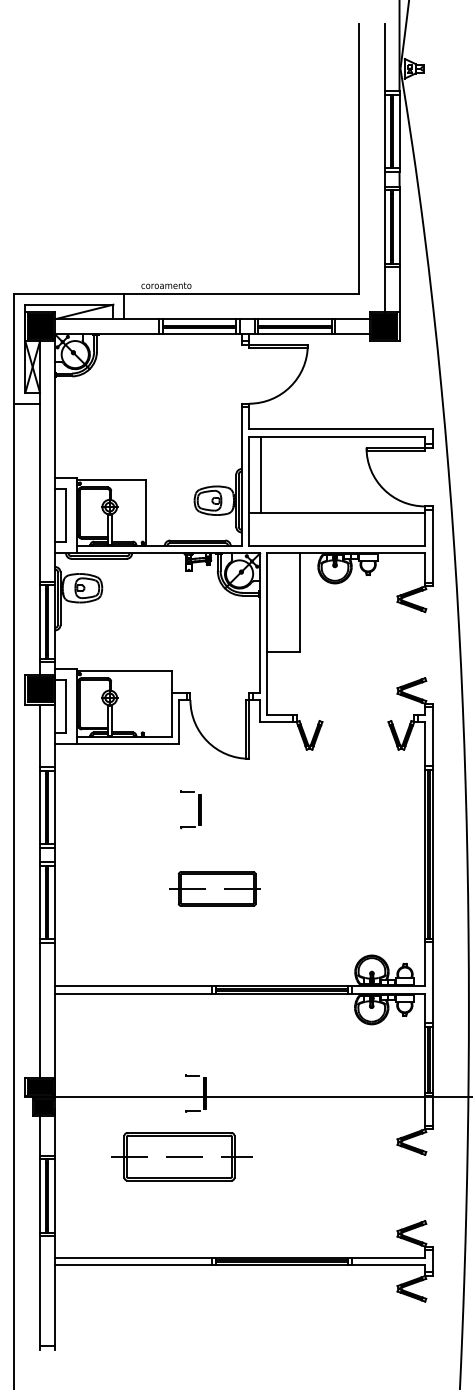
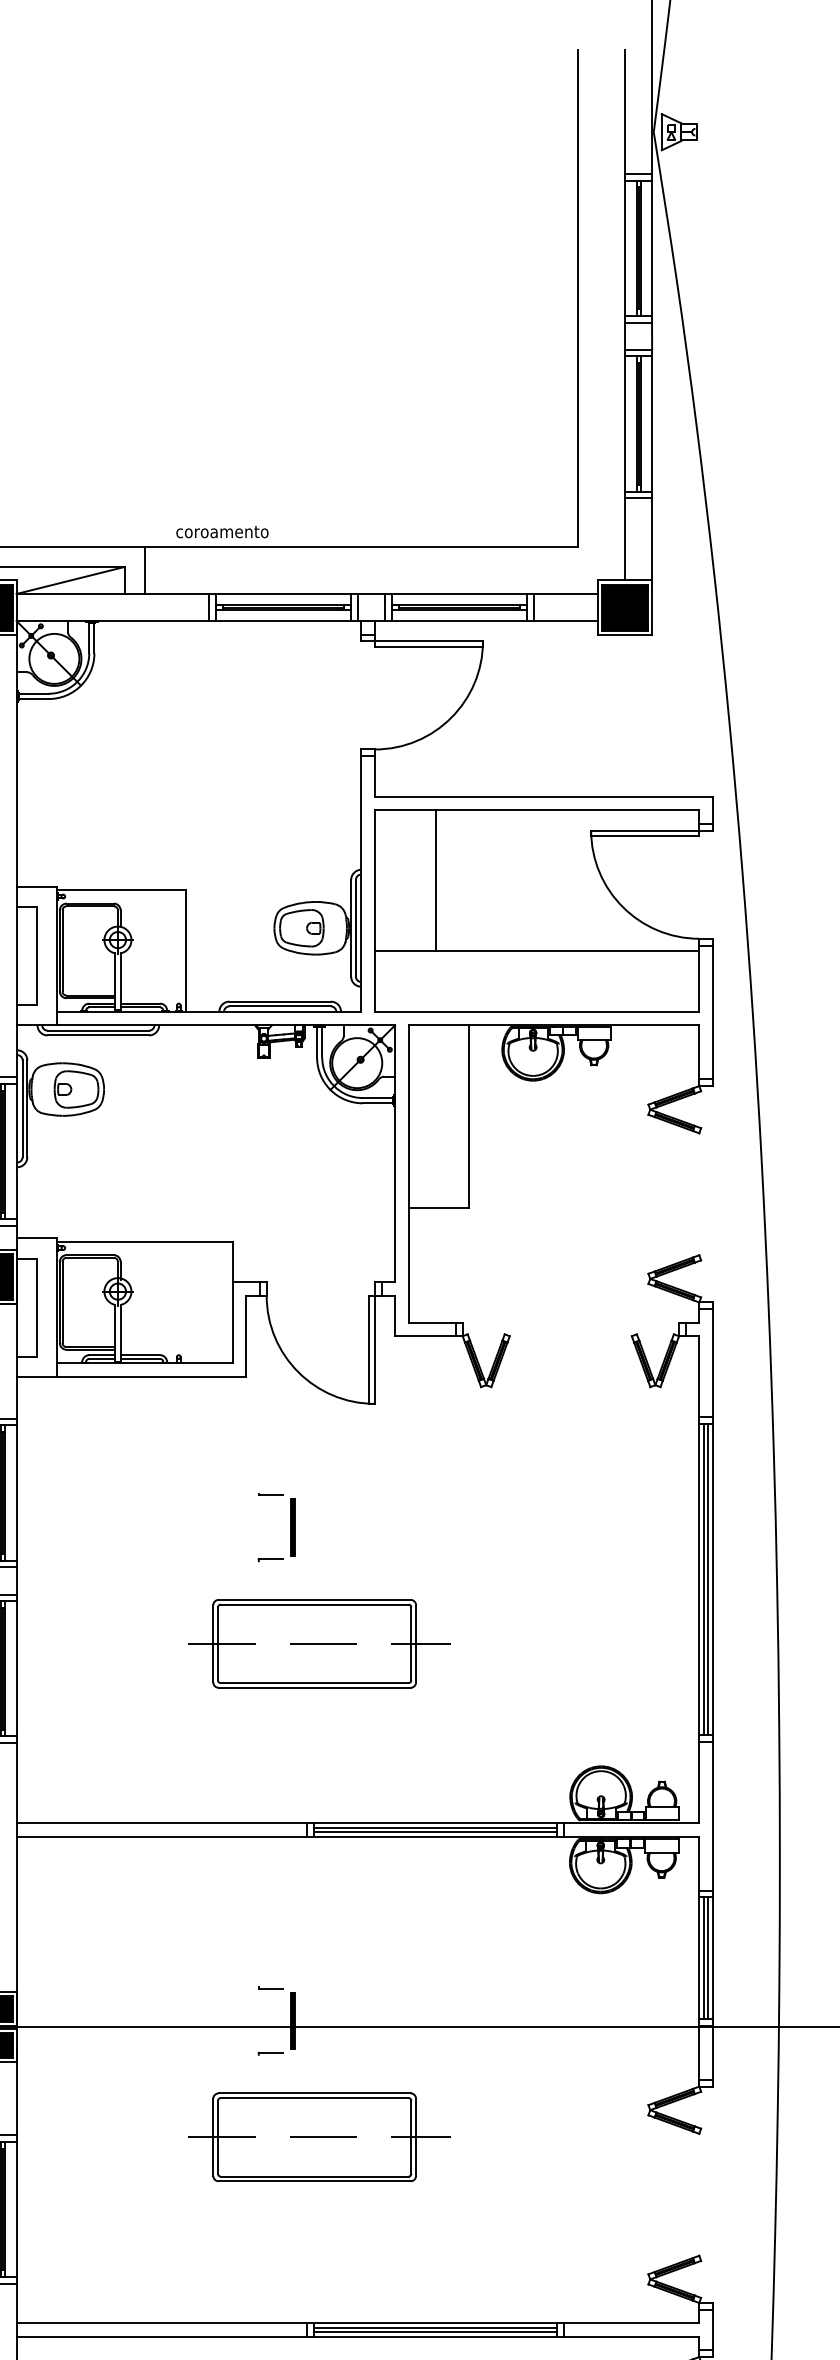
line: (261, 474) -> (436, 879), moved
part: (198, 809) -> (290, 1526), moved
part: (218, 888) -> (318, 1642), size x1.43
part: (181, 1156) -> (318, 2136), moved

